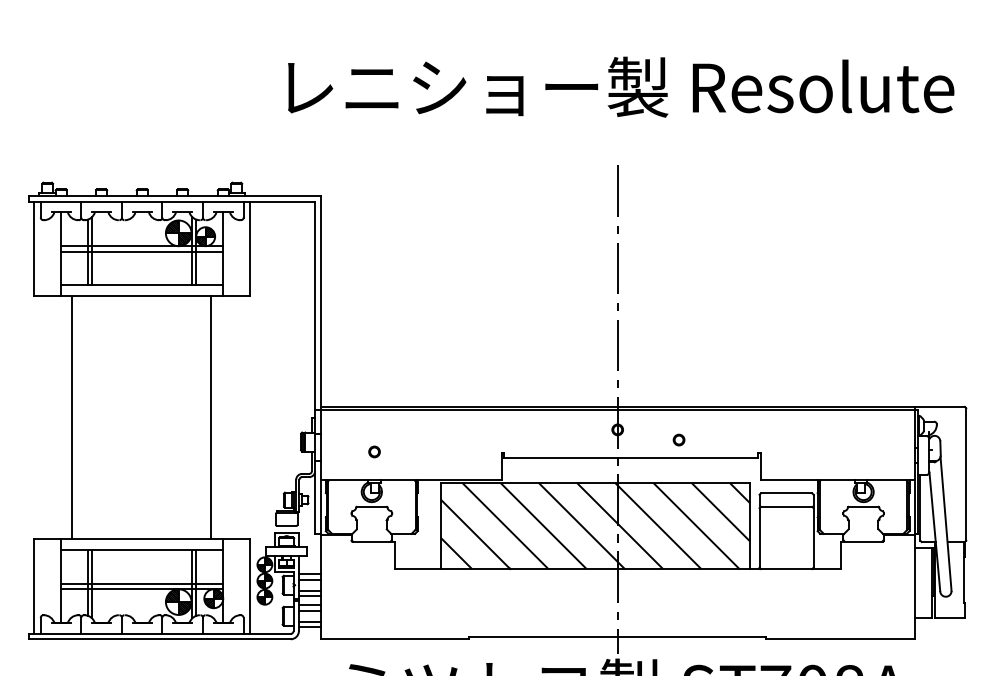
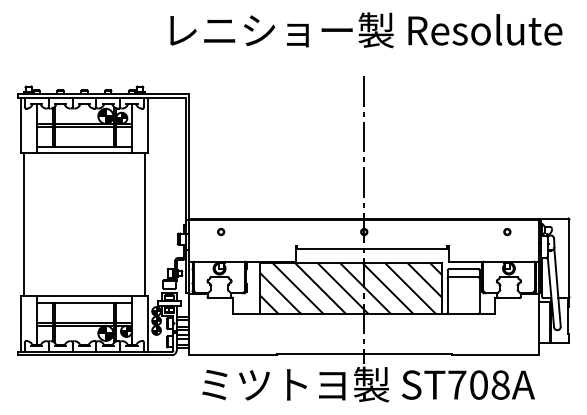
line: (71, 417) -> (23, 224), moved
line: (210, 417) -> (144, 224), moved
part: (679, 440) -> (507, 232), moved
part: (375, 452) -> (221, 232), moved

